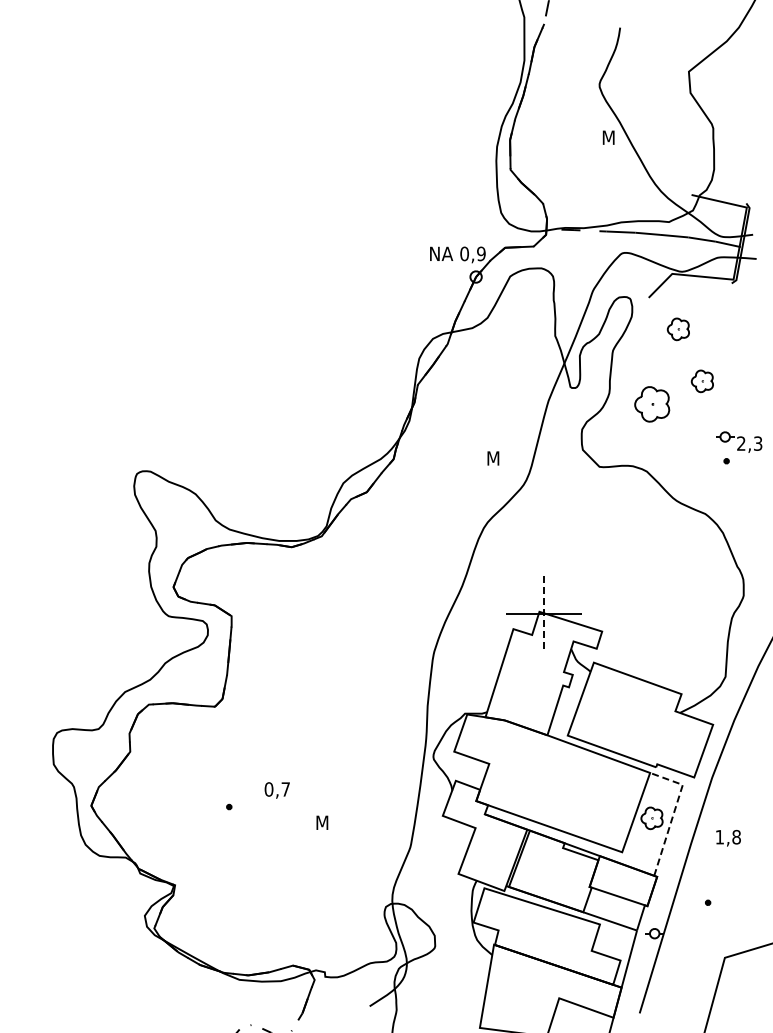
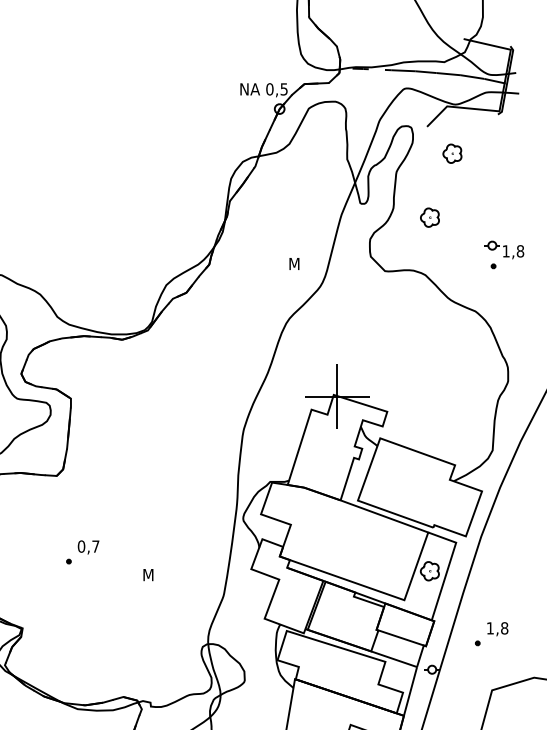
text: (481, 253) -> (284, 88), 0,9 -> 0,5
part: (701, 381) -> (472, 198), removed
part: (651, 403) -> (429, 217), size x0.62
text: (749, 443) -> (513, 251), 2,3 -> 1,8
line: (543, 614) -> (337, 397), dashed -> solid
text: (276, 790) -> (87, 547), moved
line: (673, 813) -> (448, 567), dashed -> solid
text: (728, 838) -> (497, 629), moved

